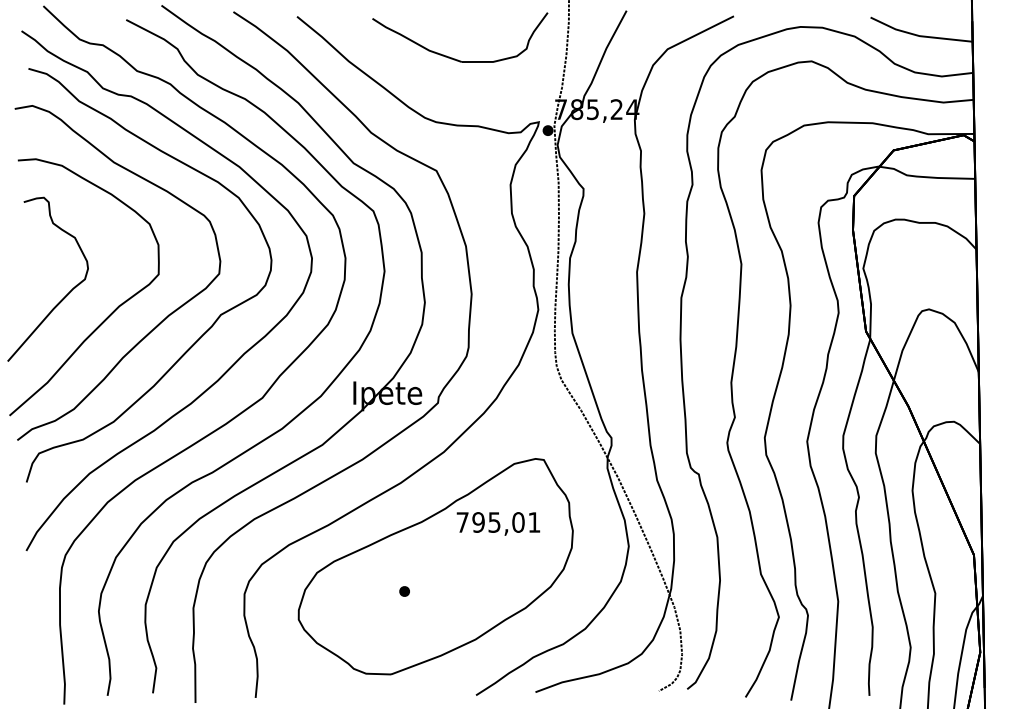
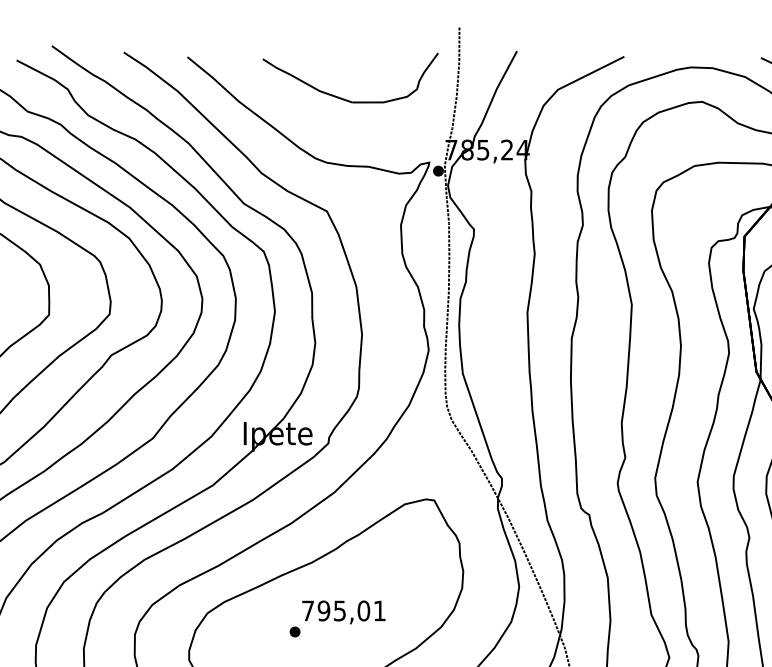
text: (498, 523) -> (343, 611), moved

